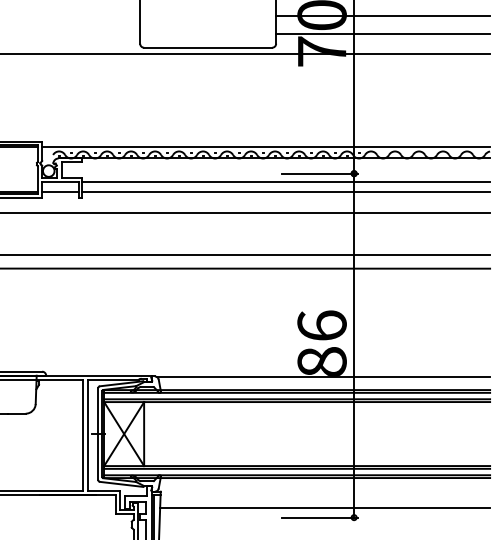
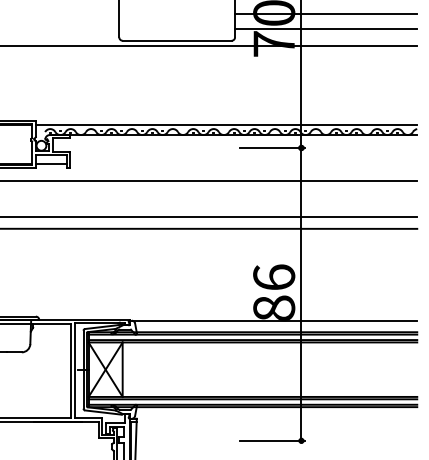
line: (286, 182) -> (243, 155), removed
line: (286, 193) -> (243, 164), removed
line: (324, 507) -> (276, 432), removed

